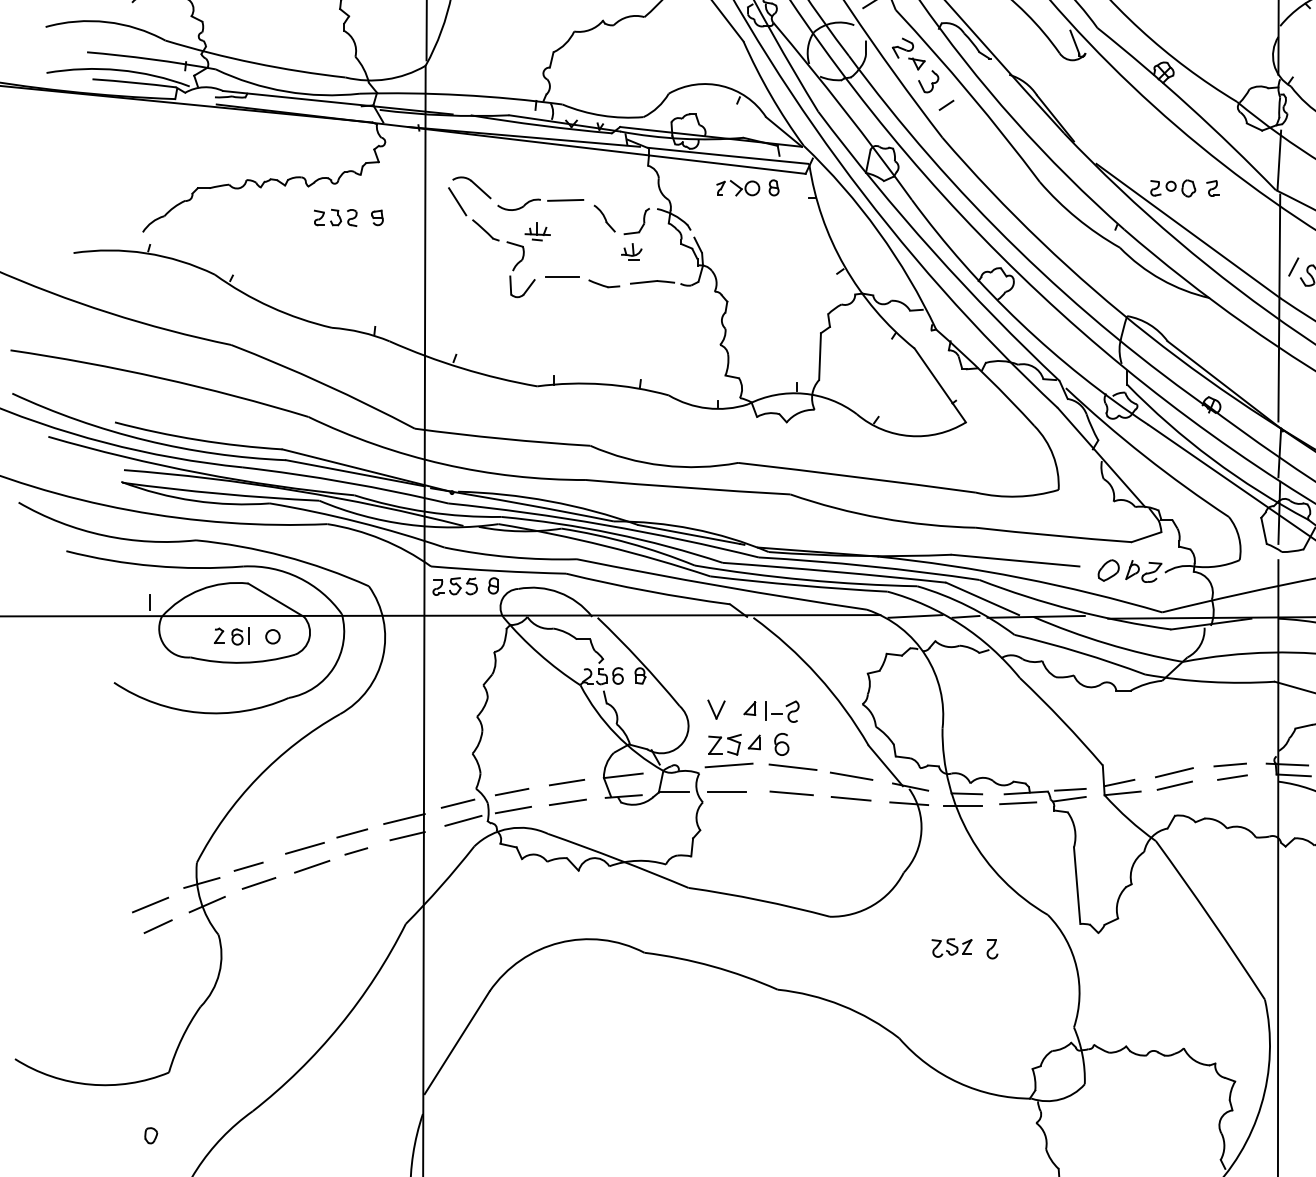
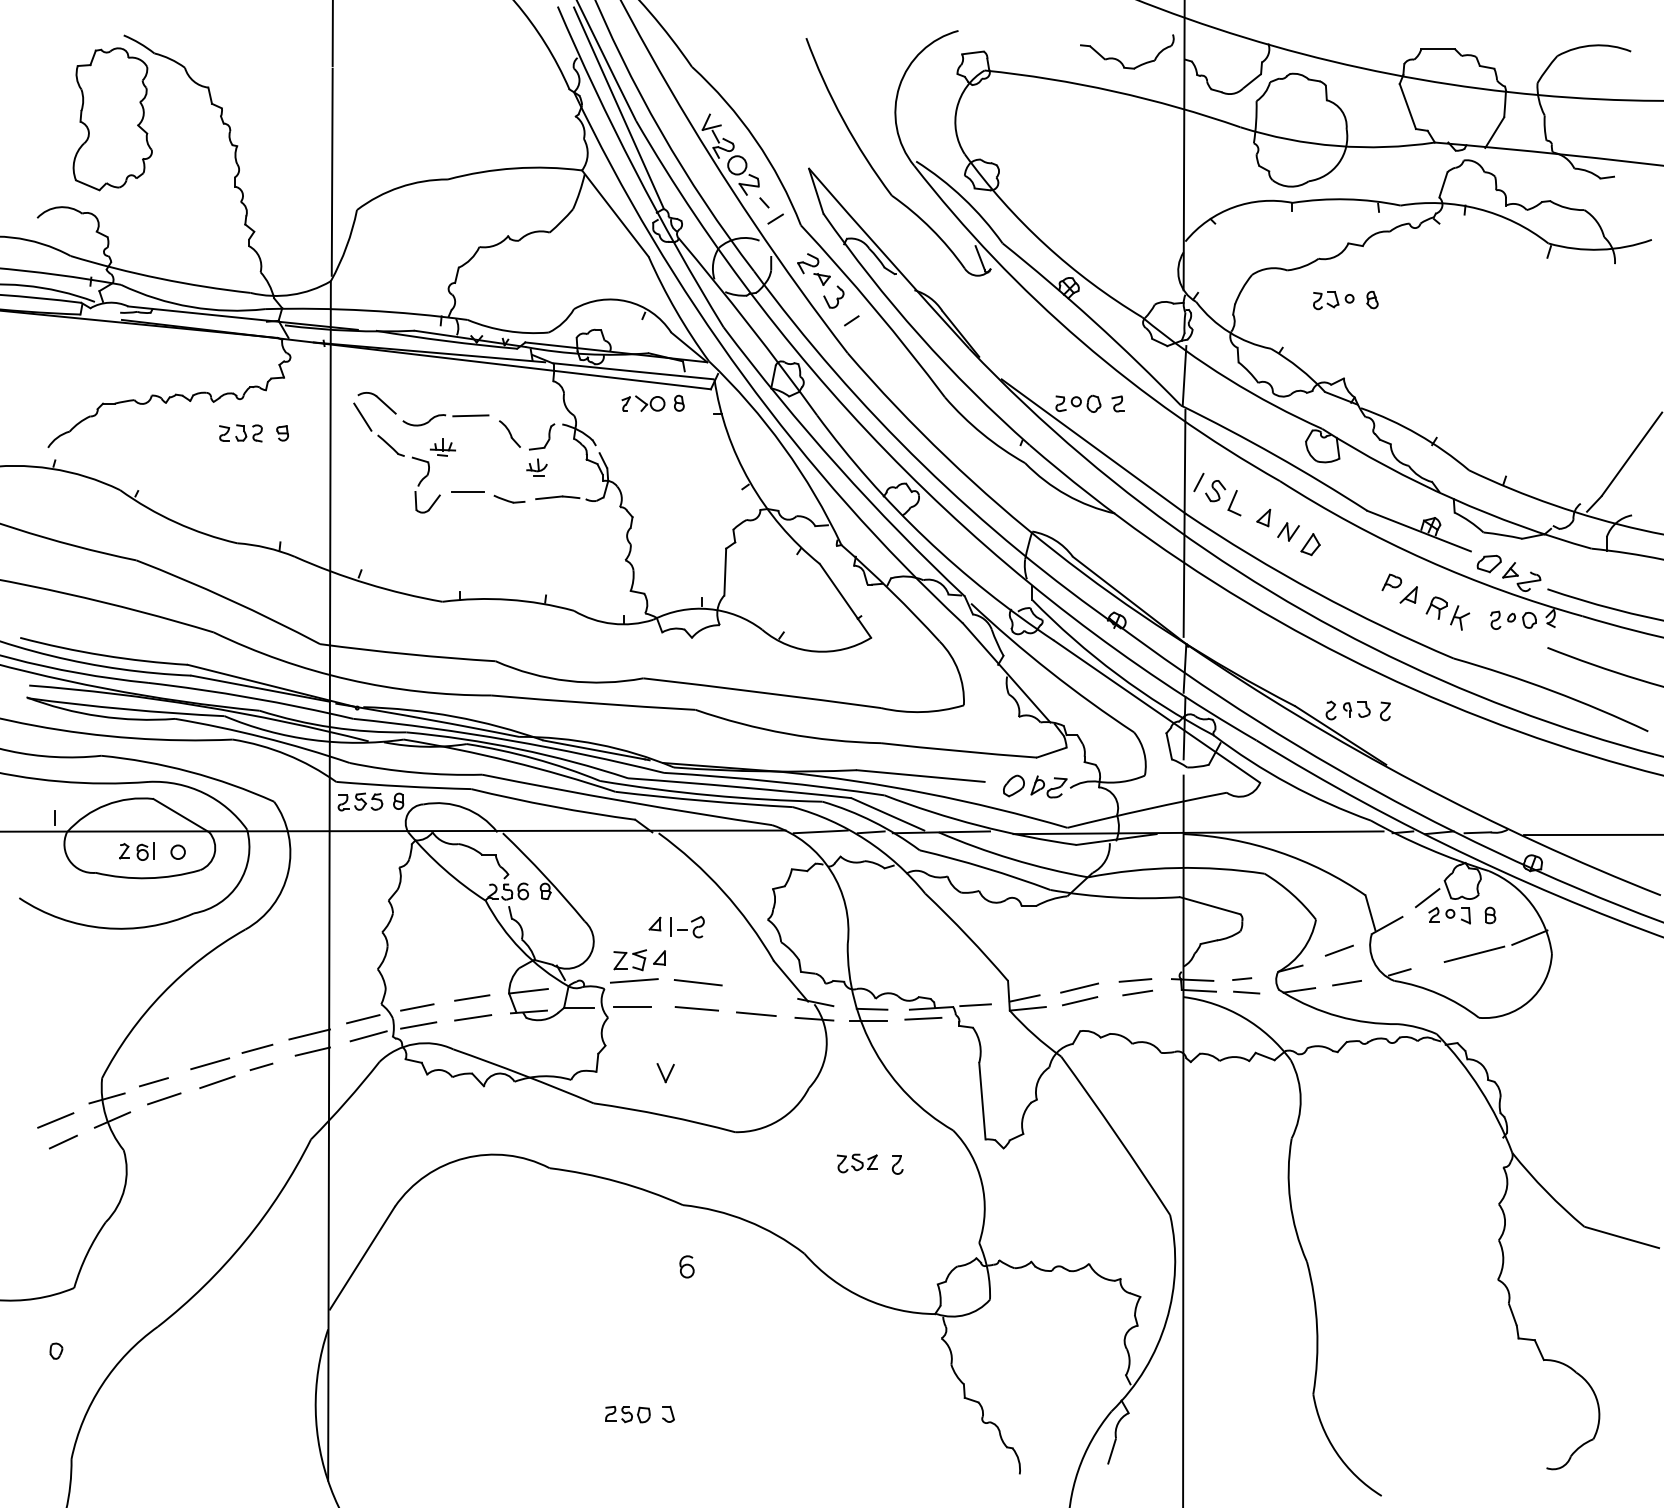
part: (716, 710) -> (665, 1073), moved
part: (781, 744) -> (686, 1266), moved
line: (851, 776) -> (756, 991), removed
line: (1069, 799) -> (974, 1014), removed

